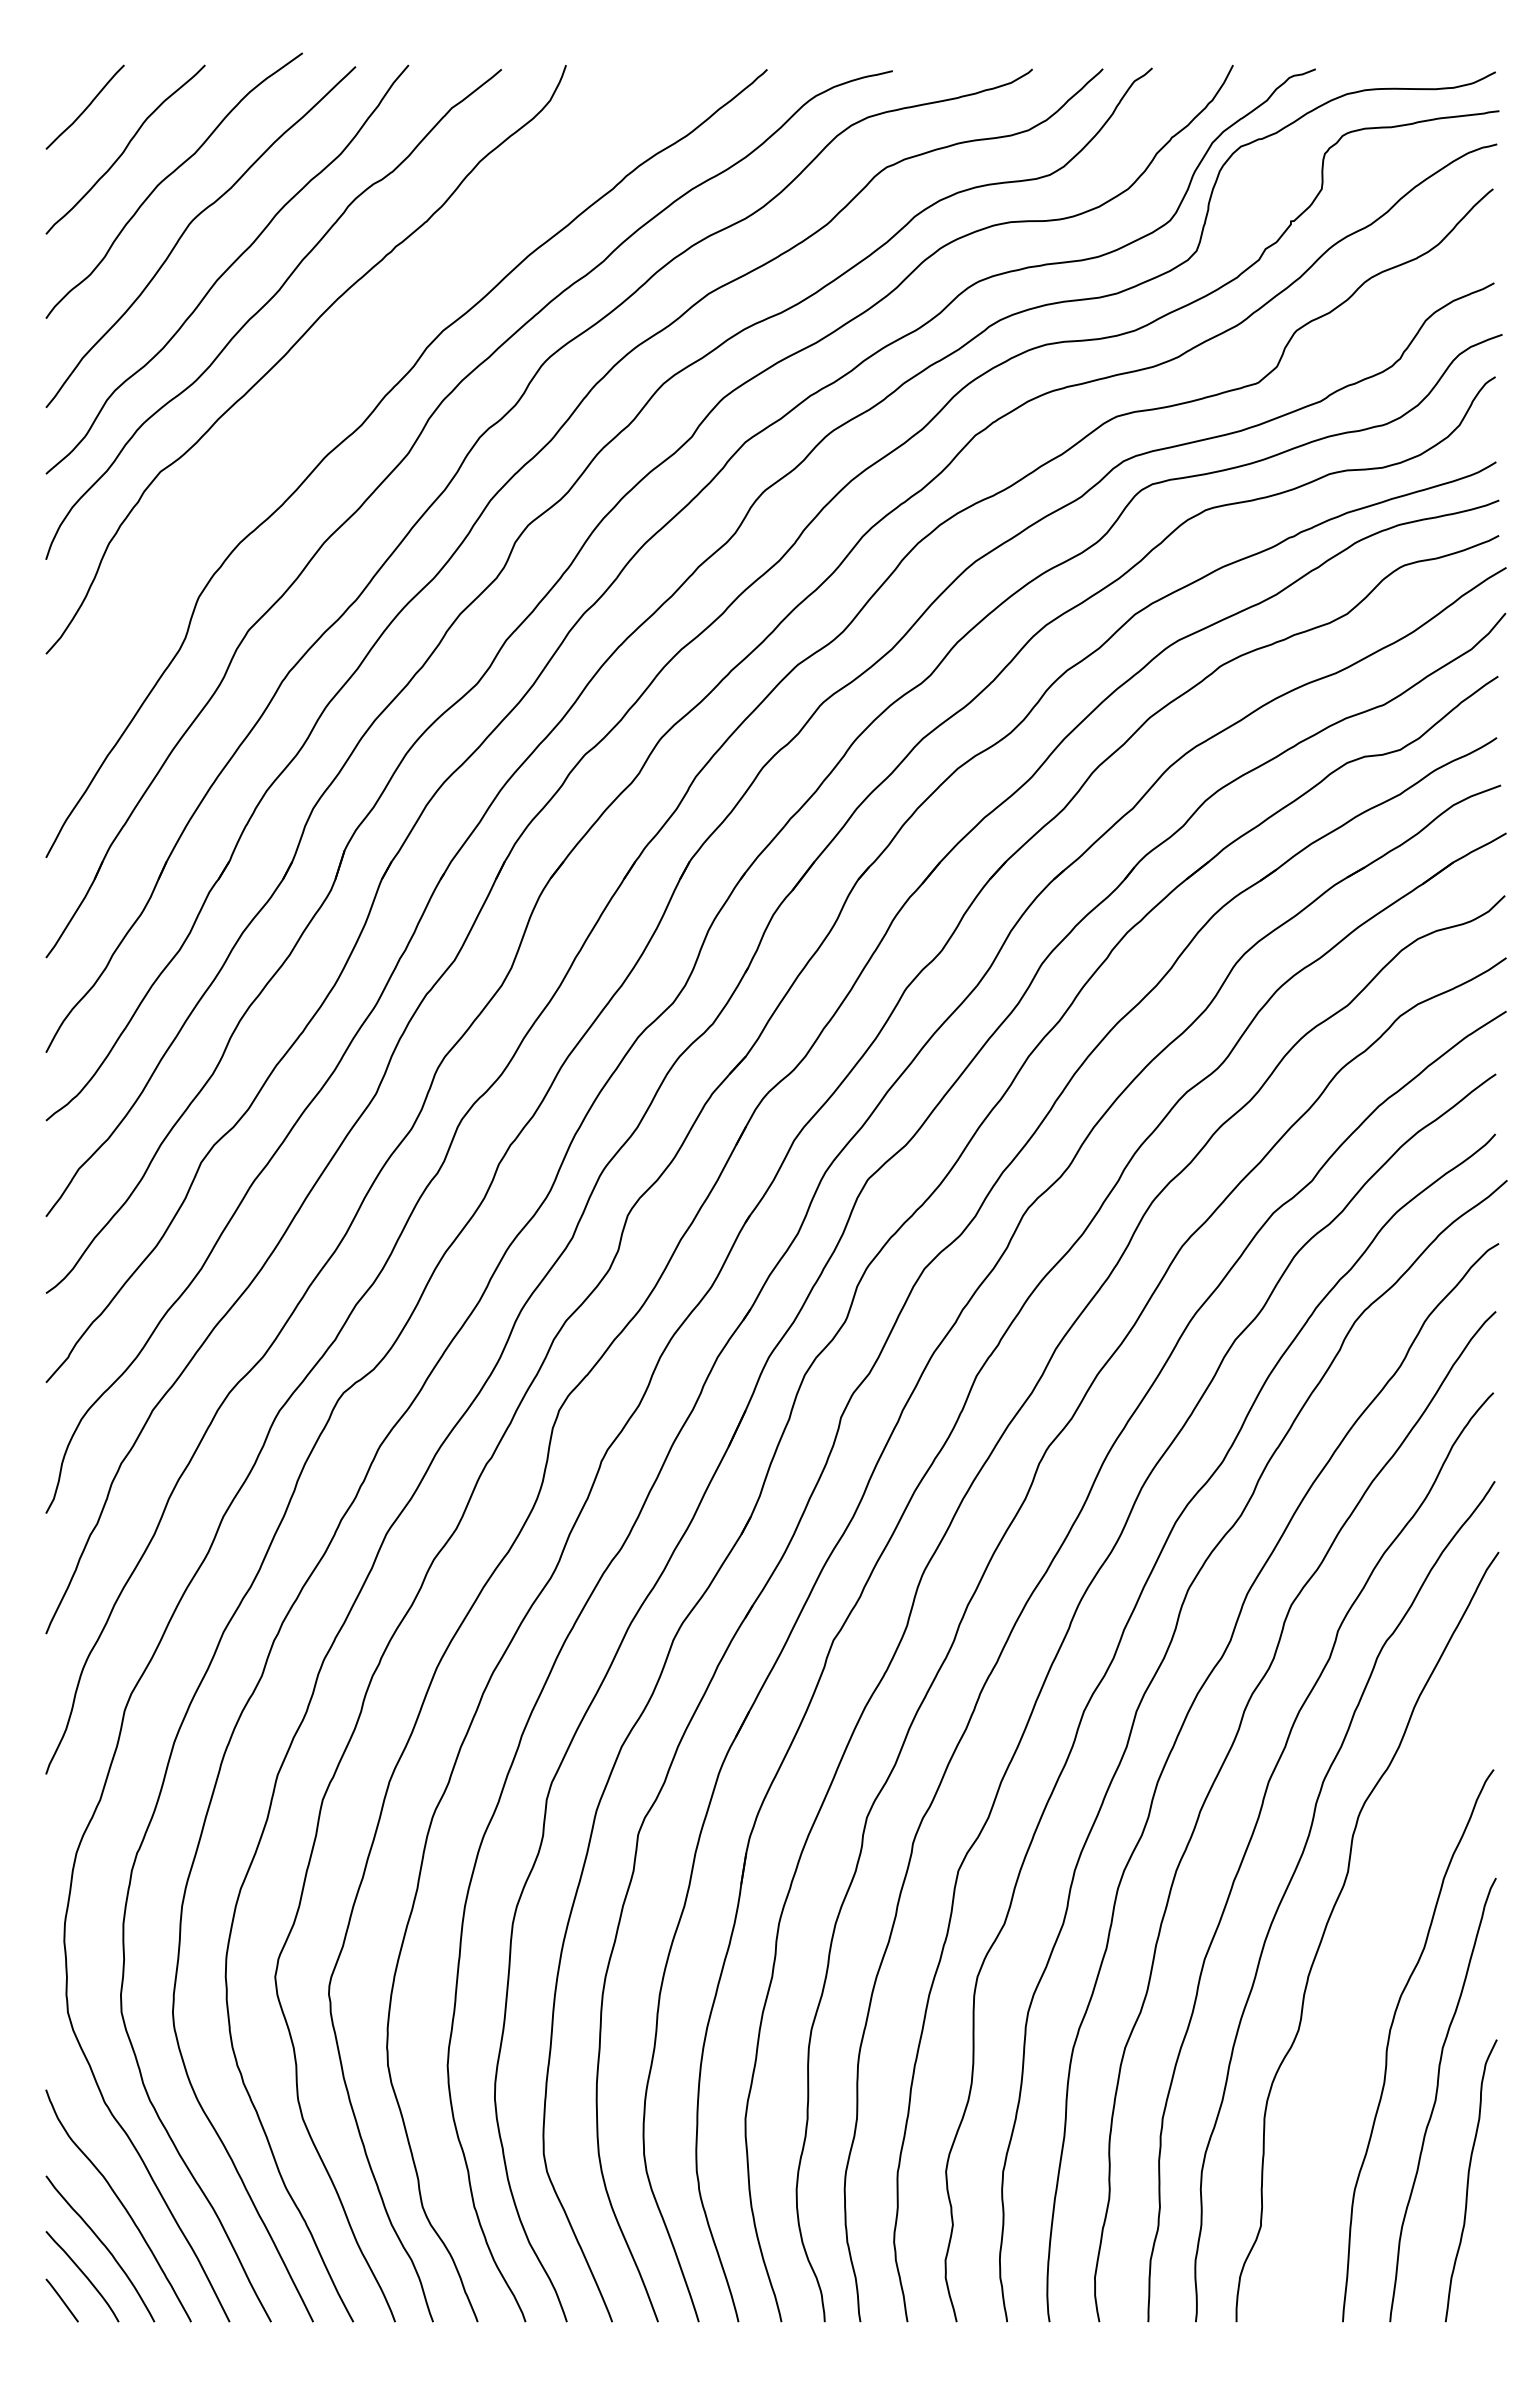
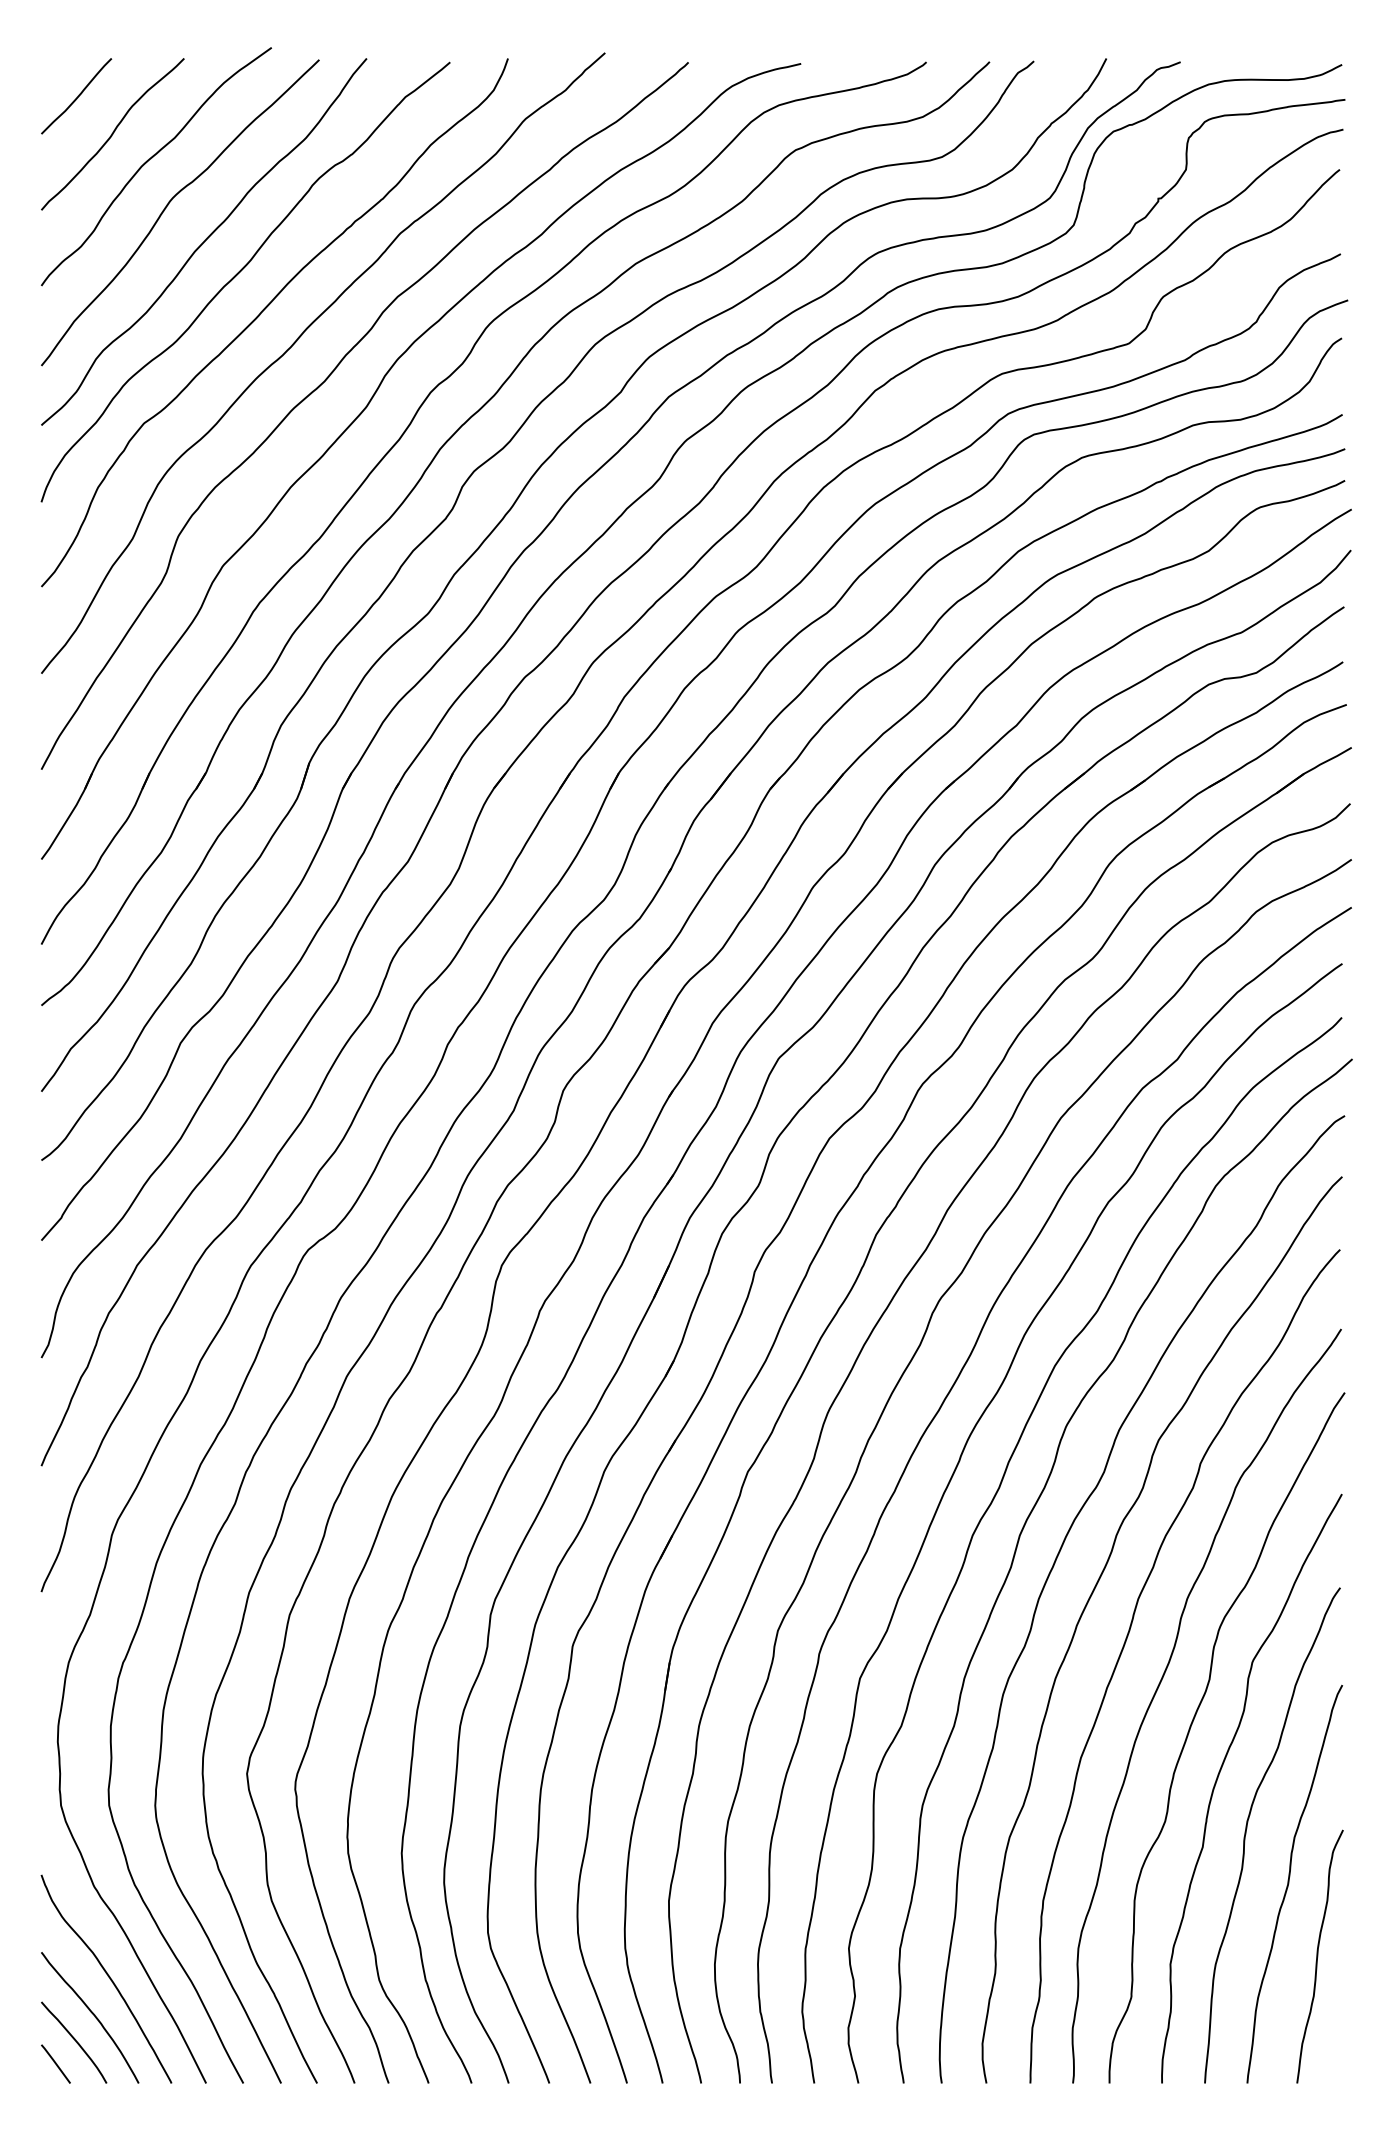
curve: (330, 381) -> (296, 342), added
curve: (1358, 1980) -> (1218, 1776), added

